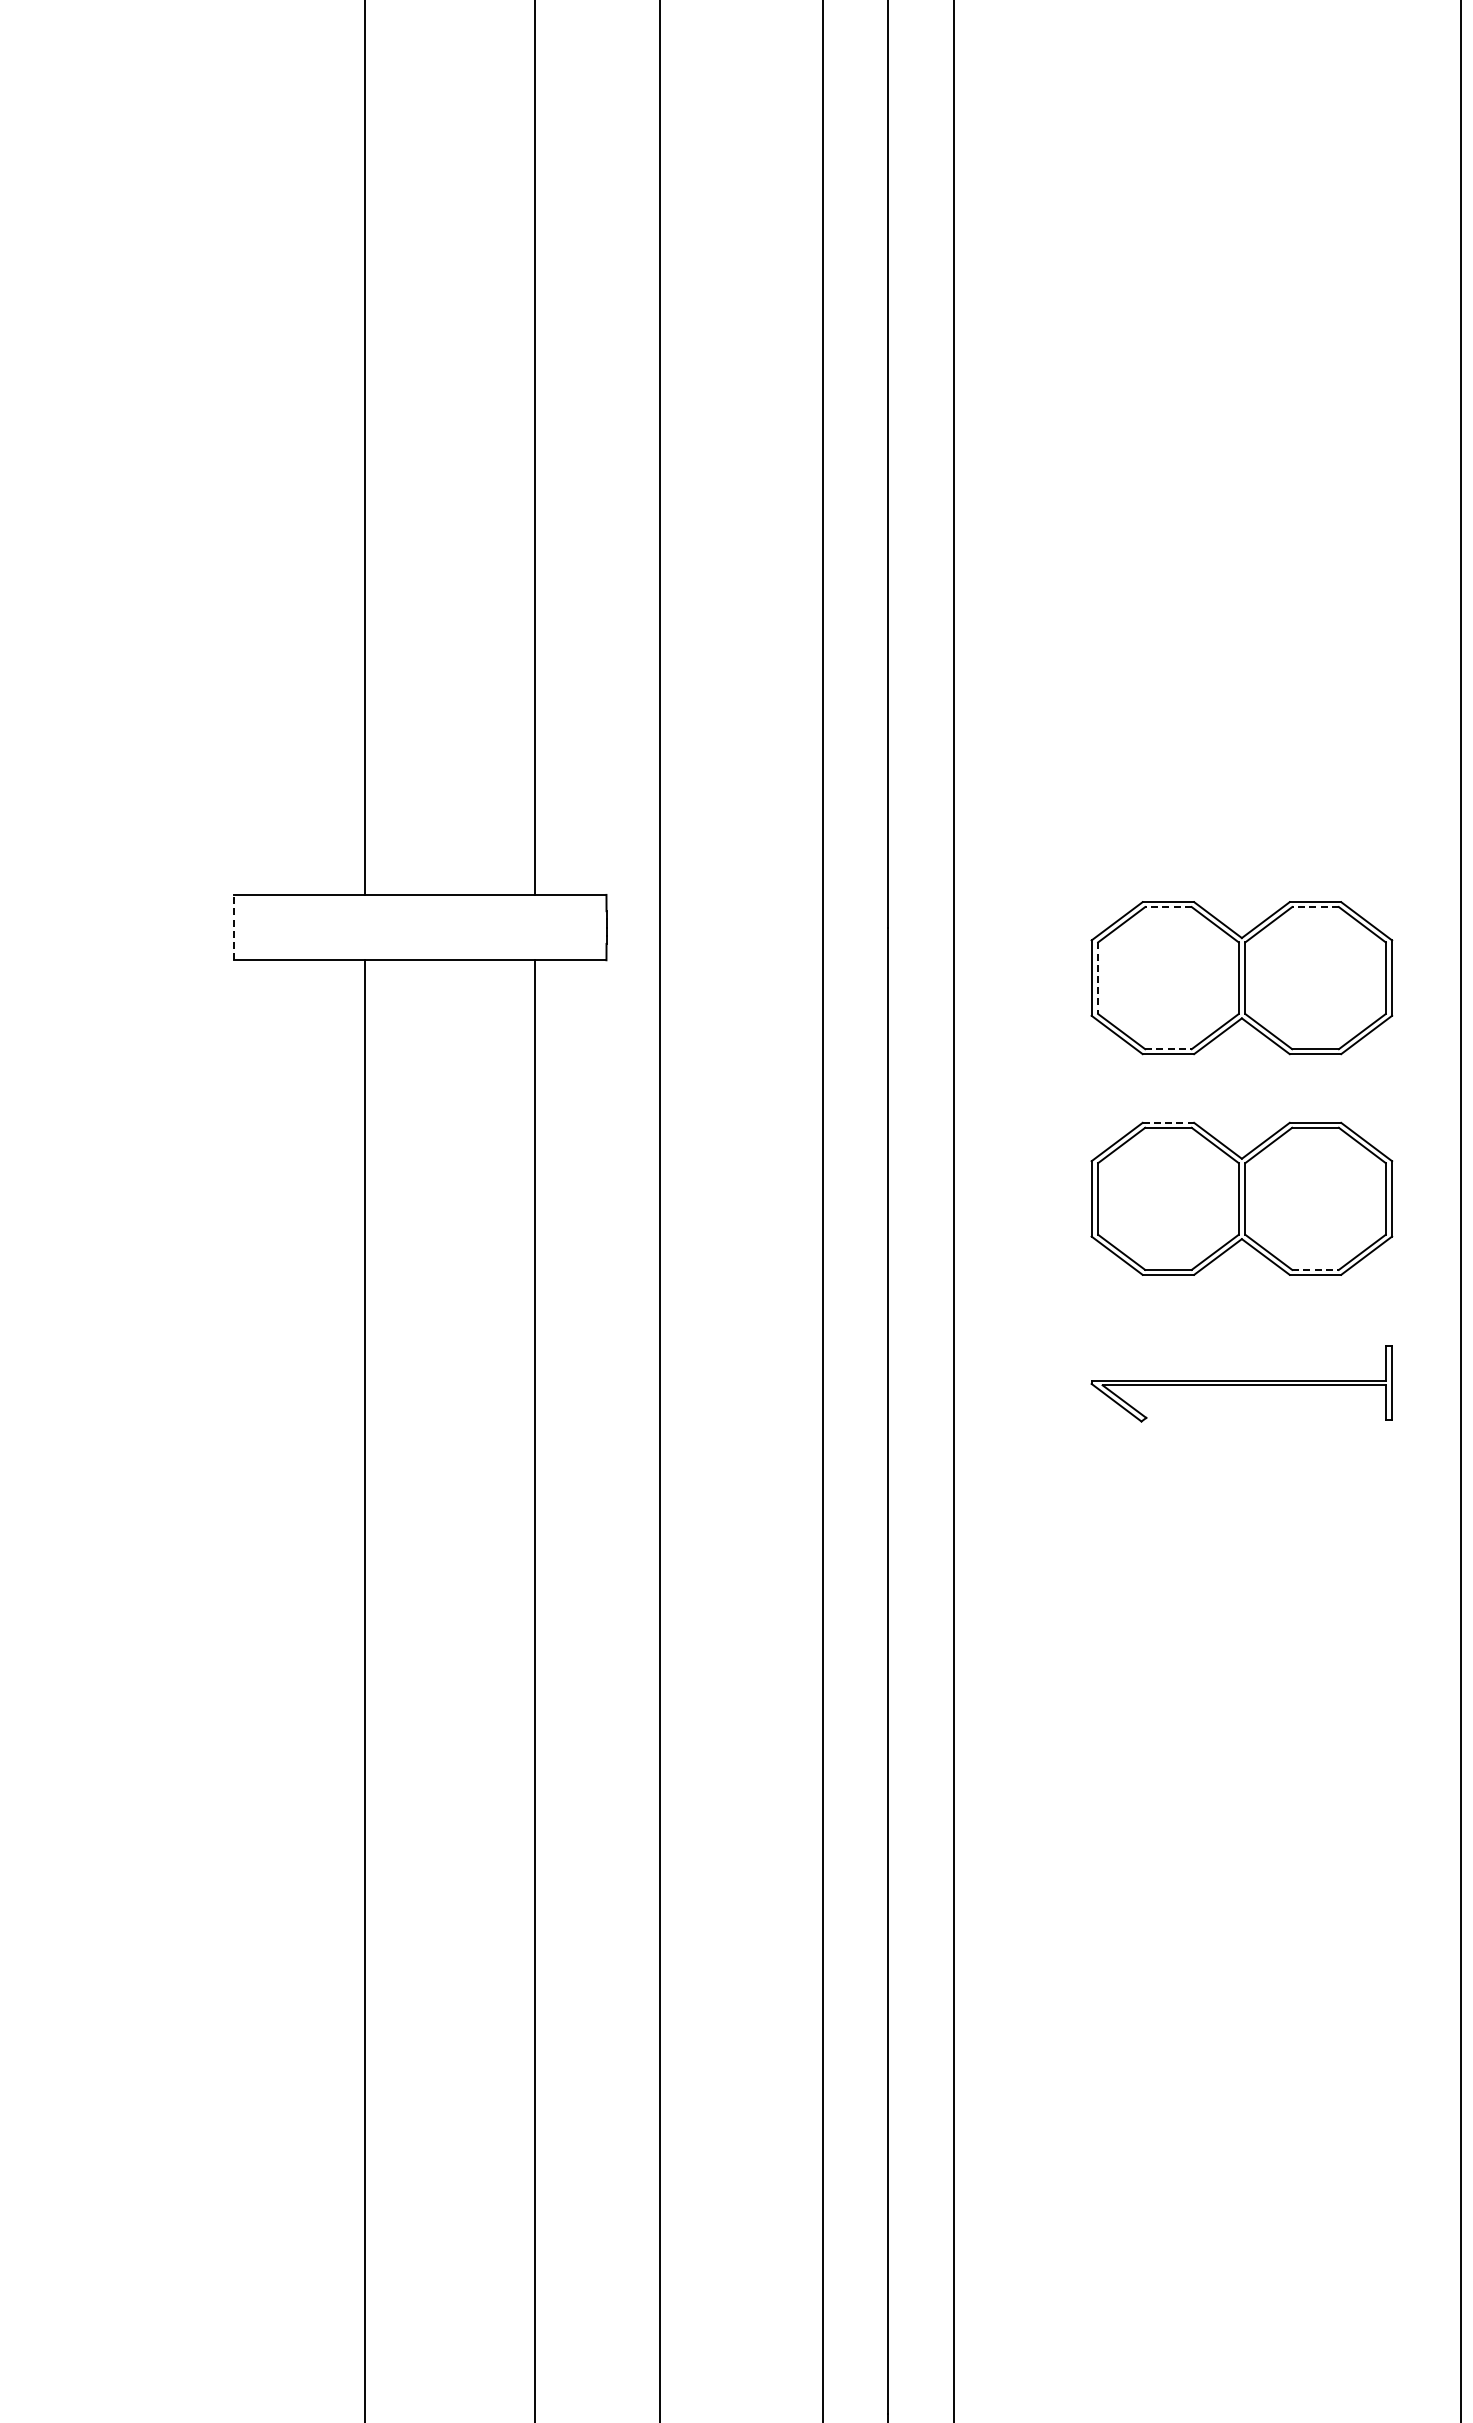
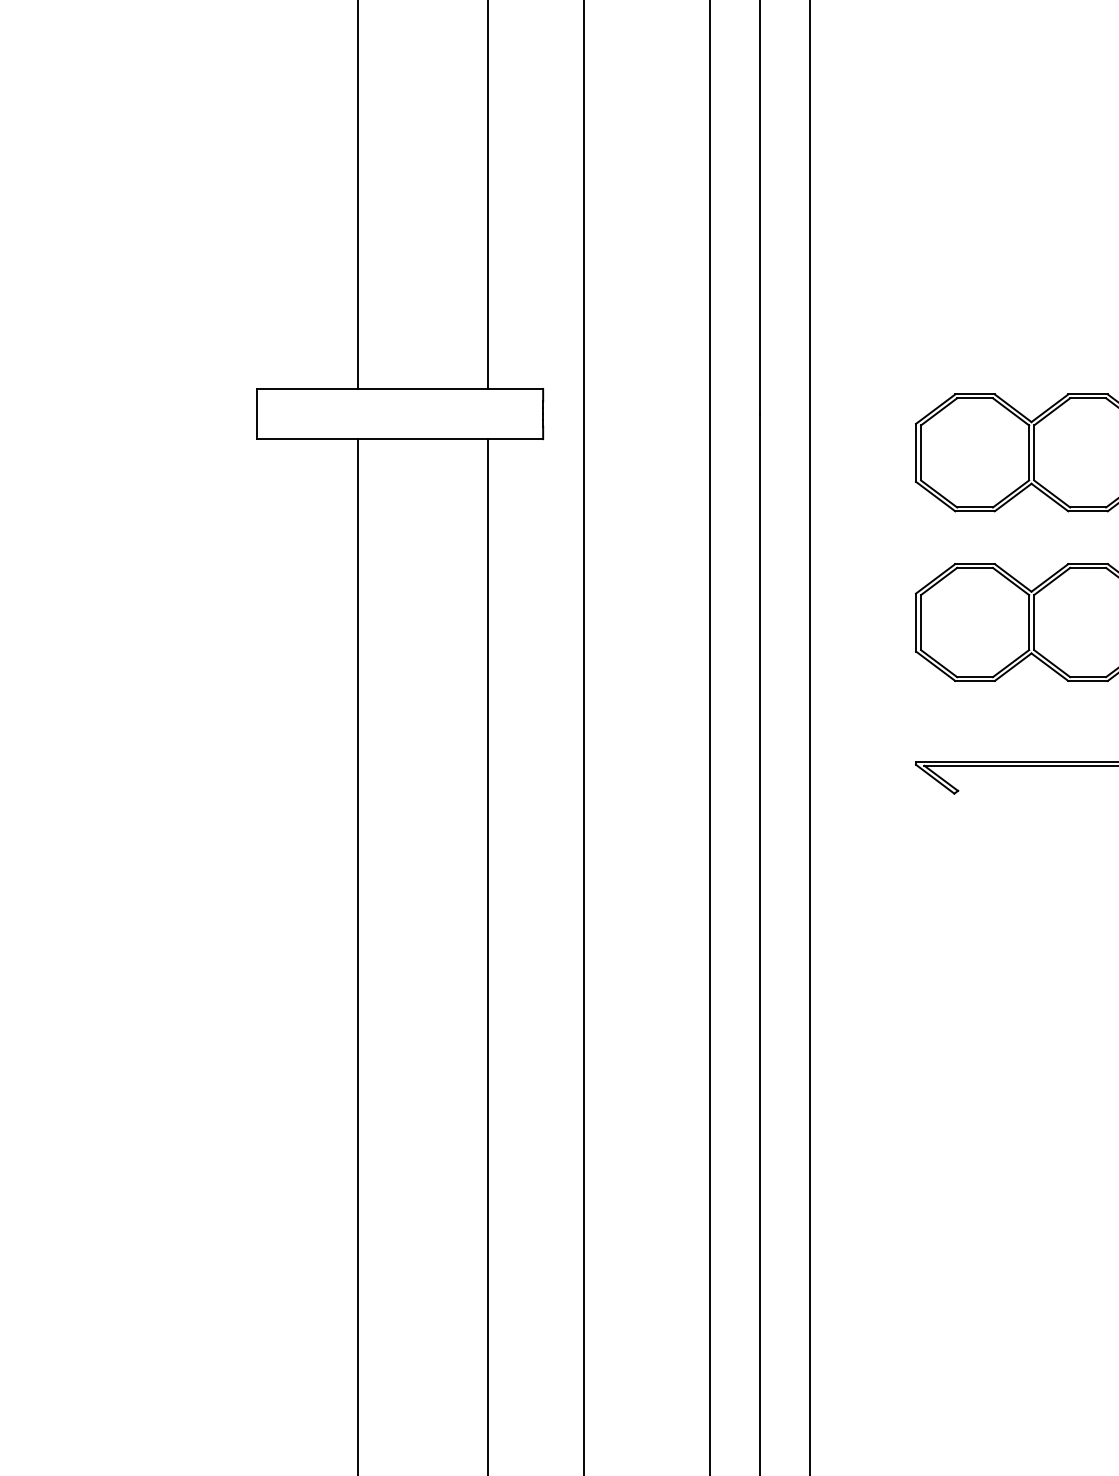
line: (1167, 907) -> (974, 398), dashed -> solid
line: (1315, 907) -> (1088, 398), dashed -> solid
line: (234, 927) -> (257, 413), dashed -> solid
line: (1098, 978) -> (921, 453), dashed -> solid
line: (1168, 1049) -> (975, 507), dashed -> solid
line: (1168, 1122) -> (975, 563), dashed -> solid
line: (1316, 1269) -> (1088, 676), dashed -> solid

